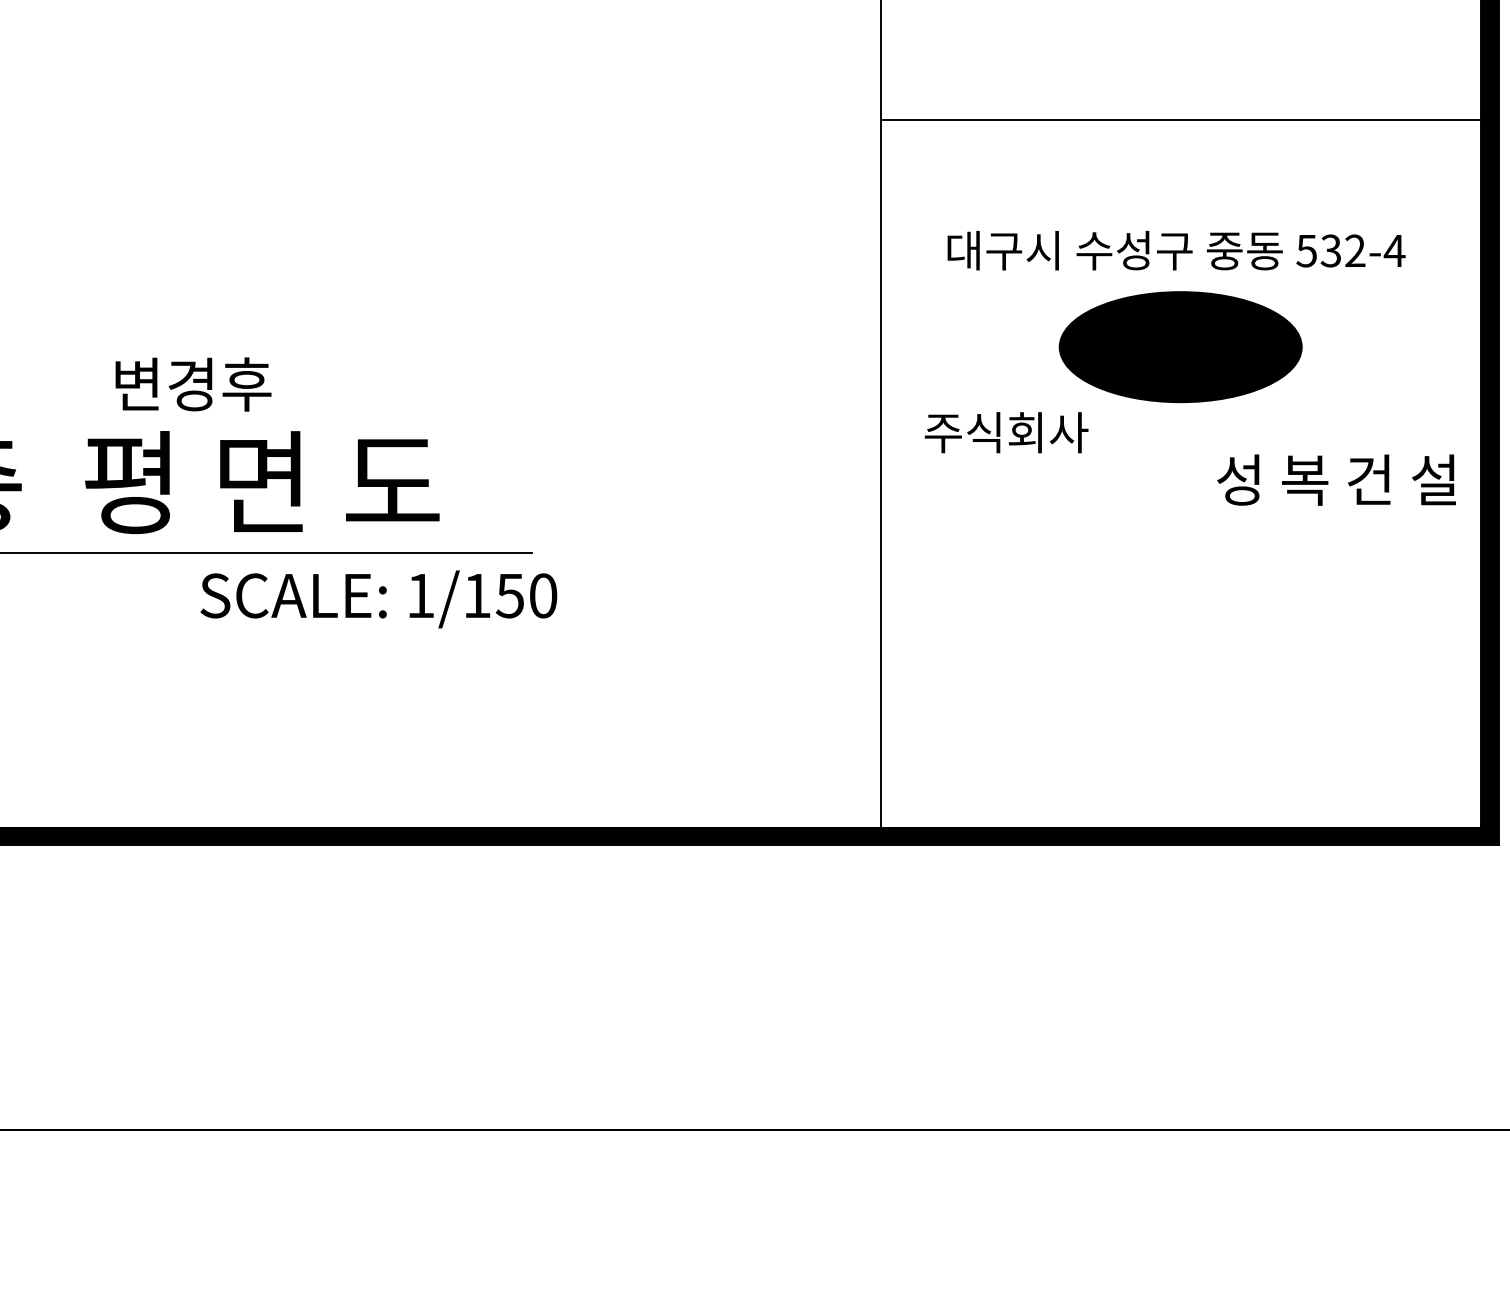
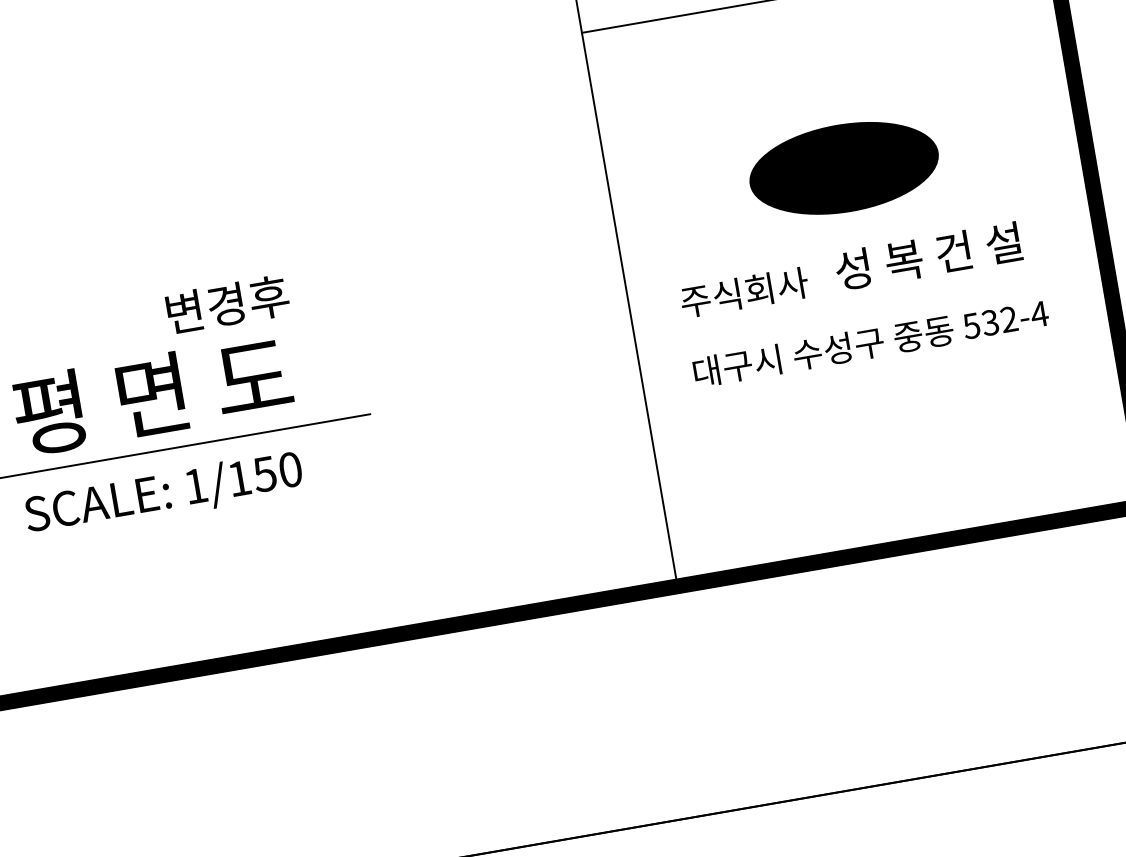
text: (1176, 250) -> (870, 343), moved
text: (193, 384) -> (227, 304), moved
text: (1006, 432) -> (744, 292), moved
text: (1336, 479) -> (928, 255), moved
text: (378, 599) -> (163, 494), moved

